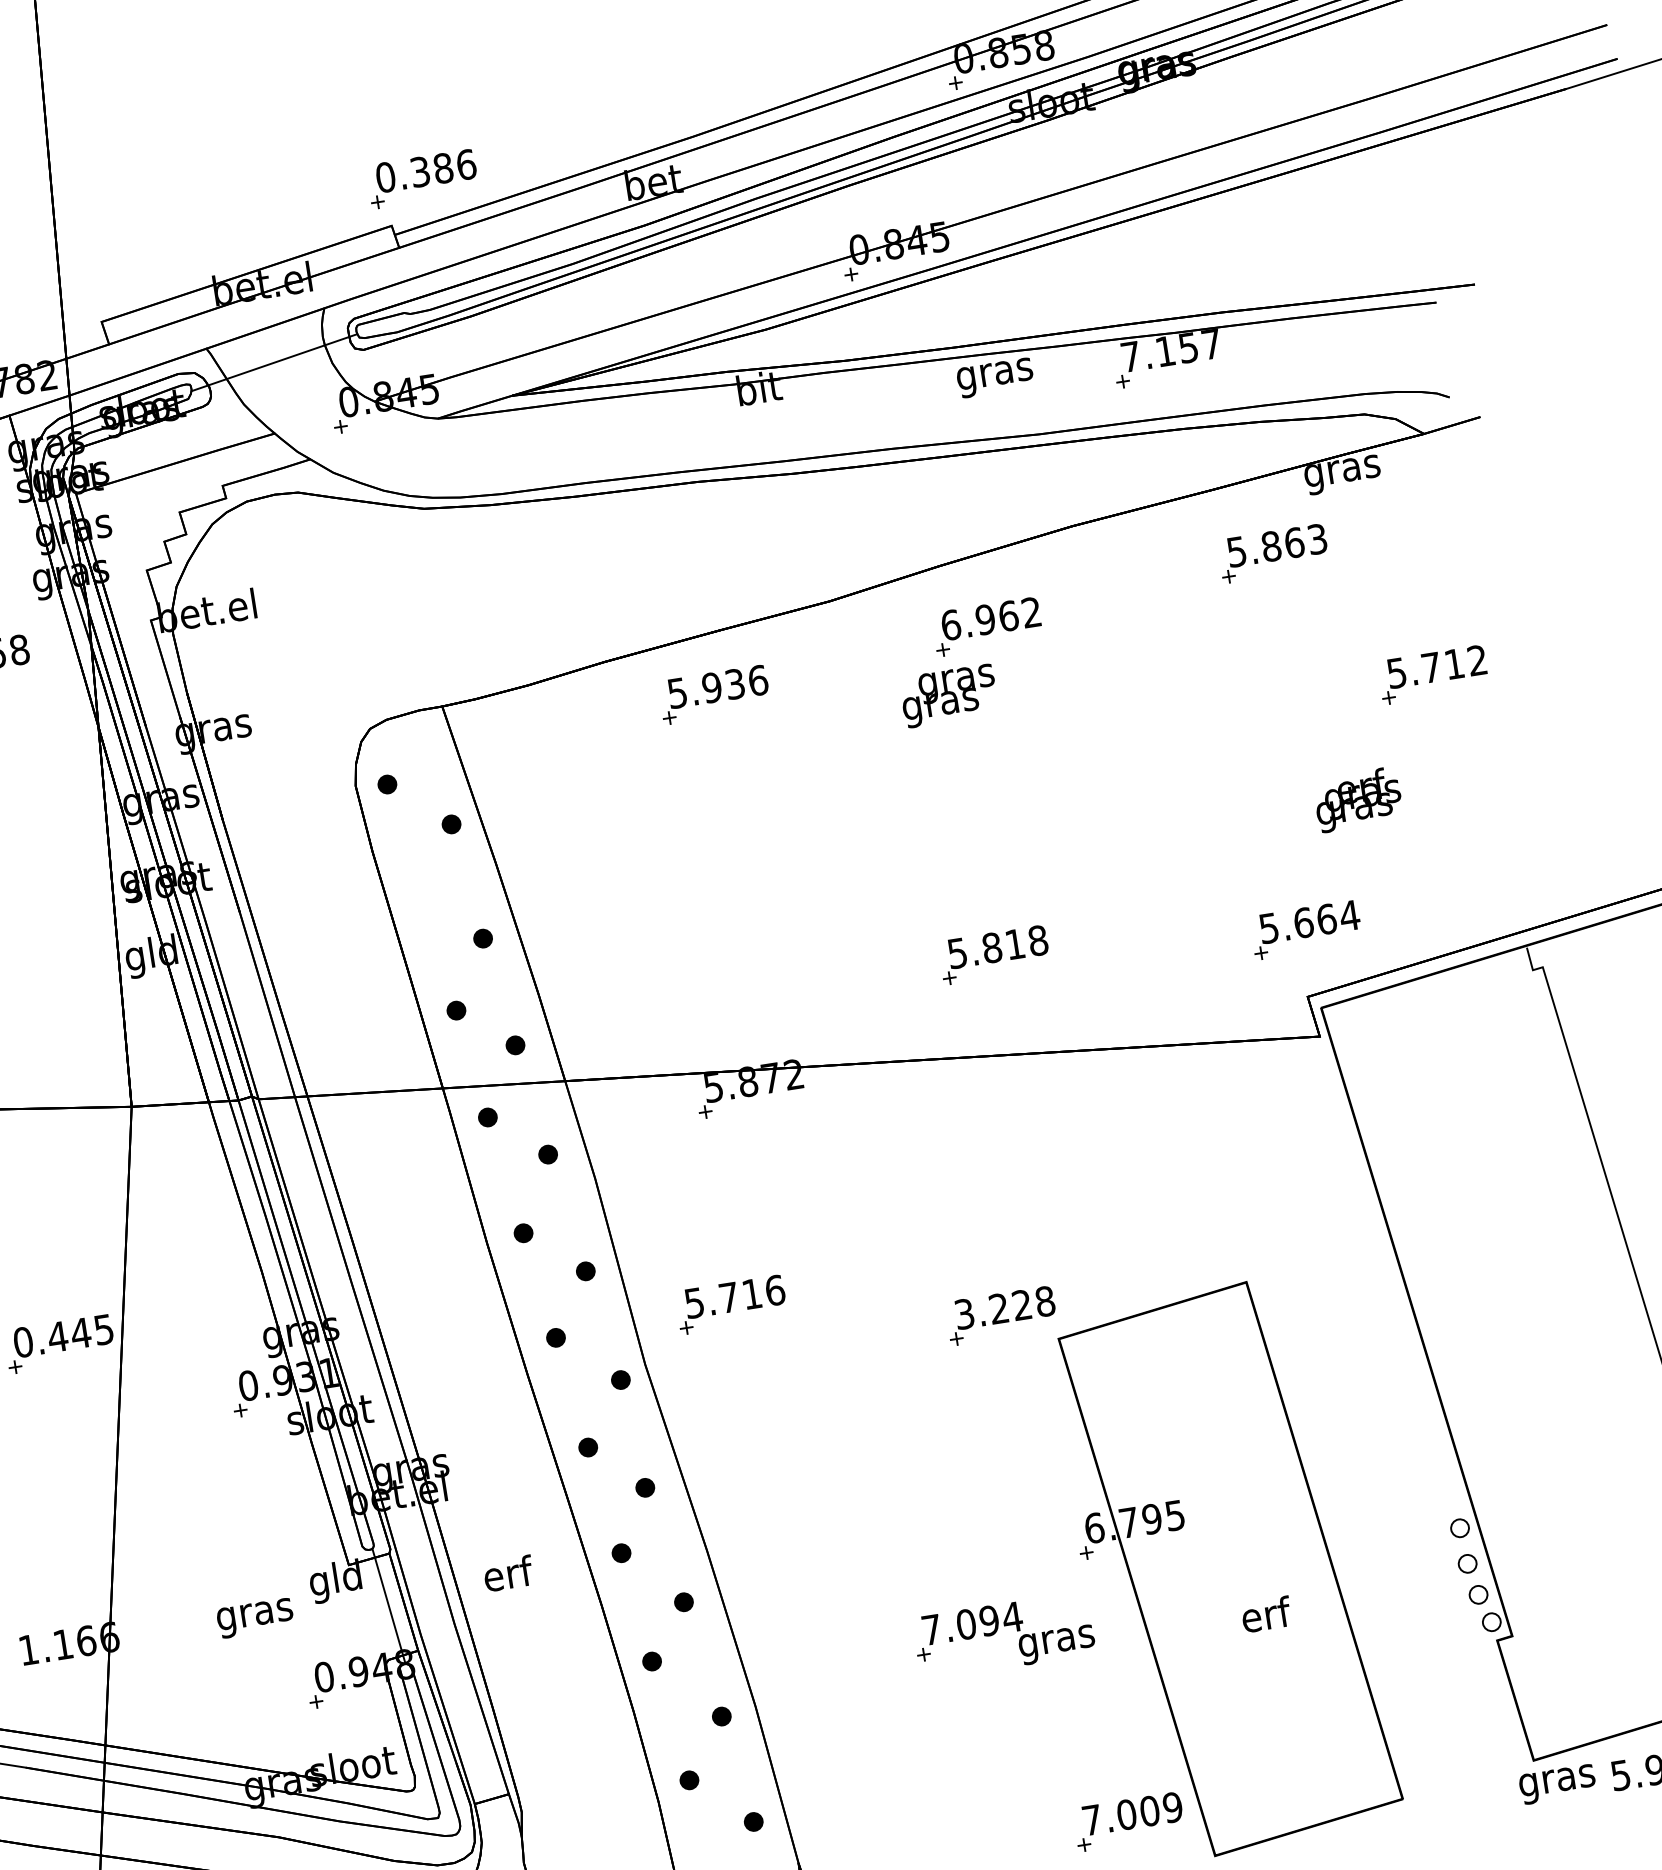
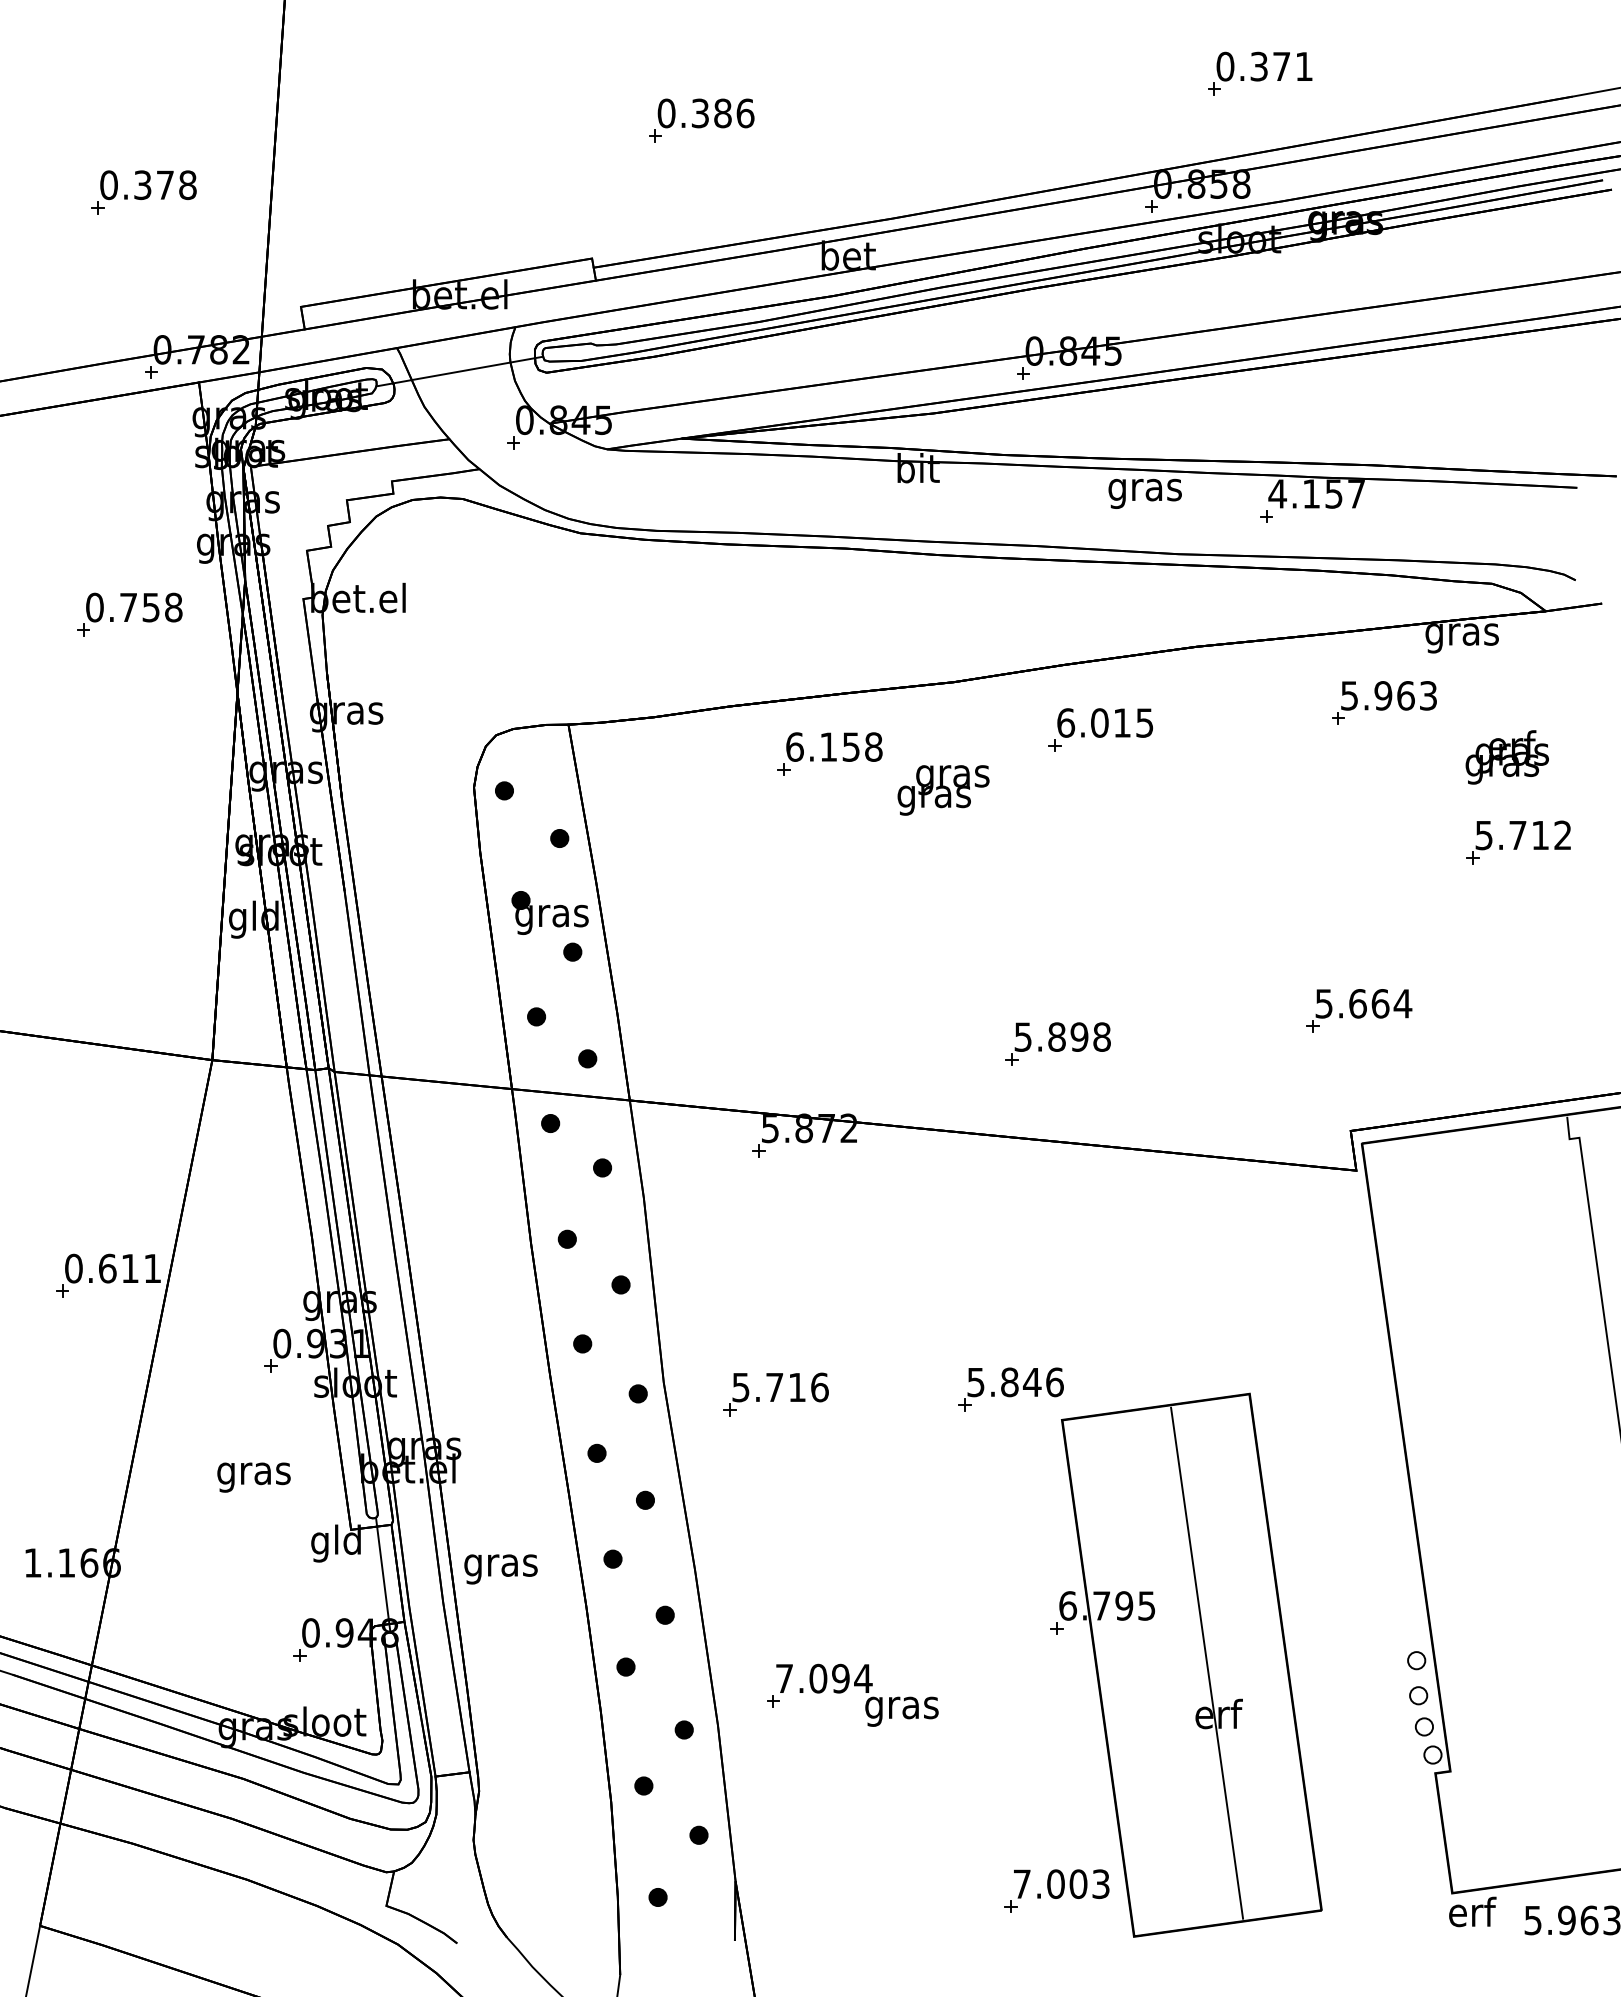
part: (422, 179) -> (701, 120), moved
text: (1130, 356) -> (1277, 493), 7.157 -> 4.157
text: (1271, 546) -> (1383, 695), 5.863 -> 5.963
text: (1007, 615) -> (1121, 722), 6.962 -> 6.015
text: (717, 686) -> (834, 746), 5.936 -> 6.158
text: (949, 696) -> (943, 790), moved
text: (1357, 799) -> (1506, 757), moved
part: (452, 901) -> (549, 912), added
part: (1306, 929) -> (1359, 1010), moved
text: (1015, 943) -> (1079, 1036), 5.818 -> 5.898
part: (730, 1304) -> (775, 1394), moved
text: (1005, 1307) -> (1015, 1382), 3.228 -> 5.846
text: (80, 1333) -> (129, 1268), 0.445 -> 0.611
line: (1246, 1563) -> (1207, 1662), added
text: (507, 1577) -> (500, 1565), erf -> gras
text: (254, 1618) -> (253, 1477), moved
part: (997, 1632) -> (846, 1690), moved
text: (1556, 1780) -> (1471, 1915), gras -> erf
text: (1172, 1806) -> (1100, 1883), 7.009 -> 7.003

